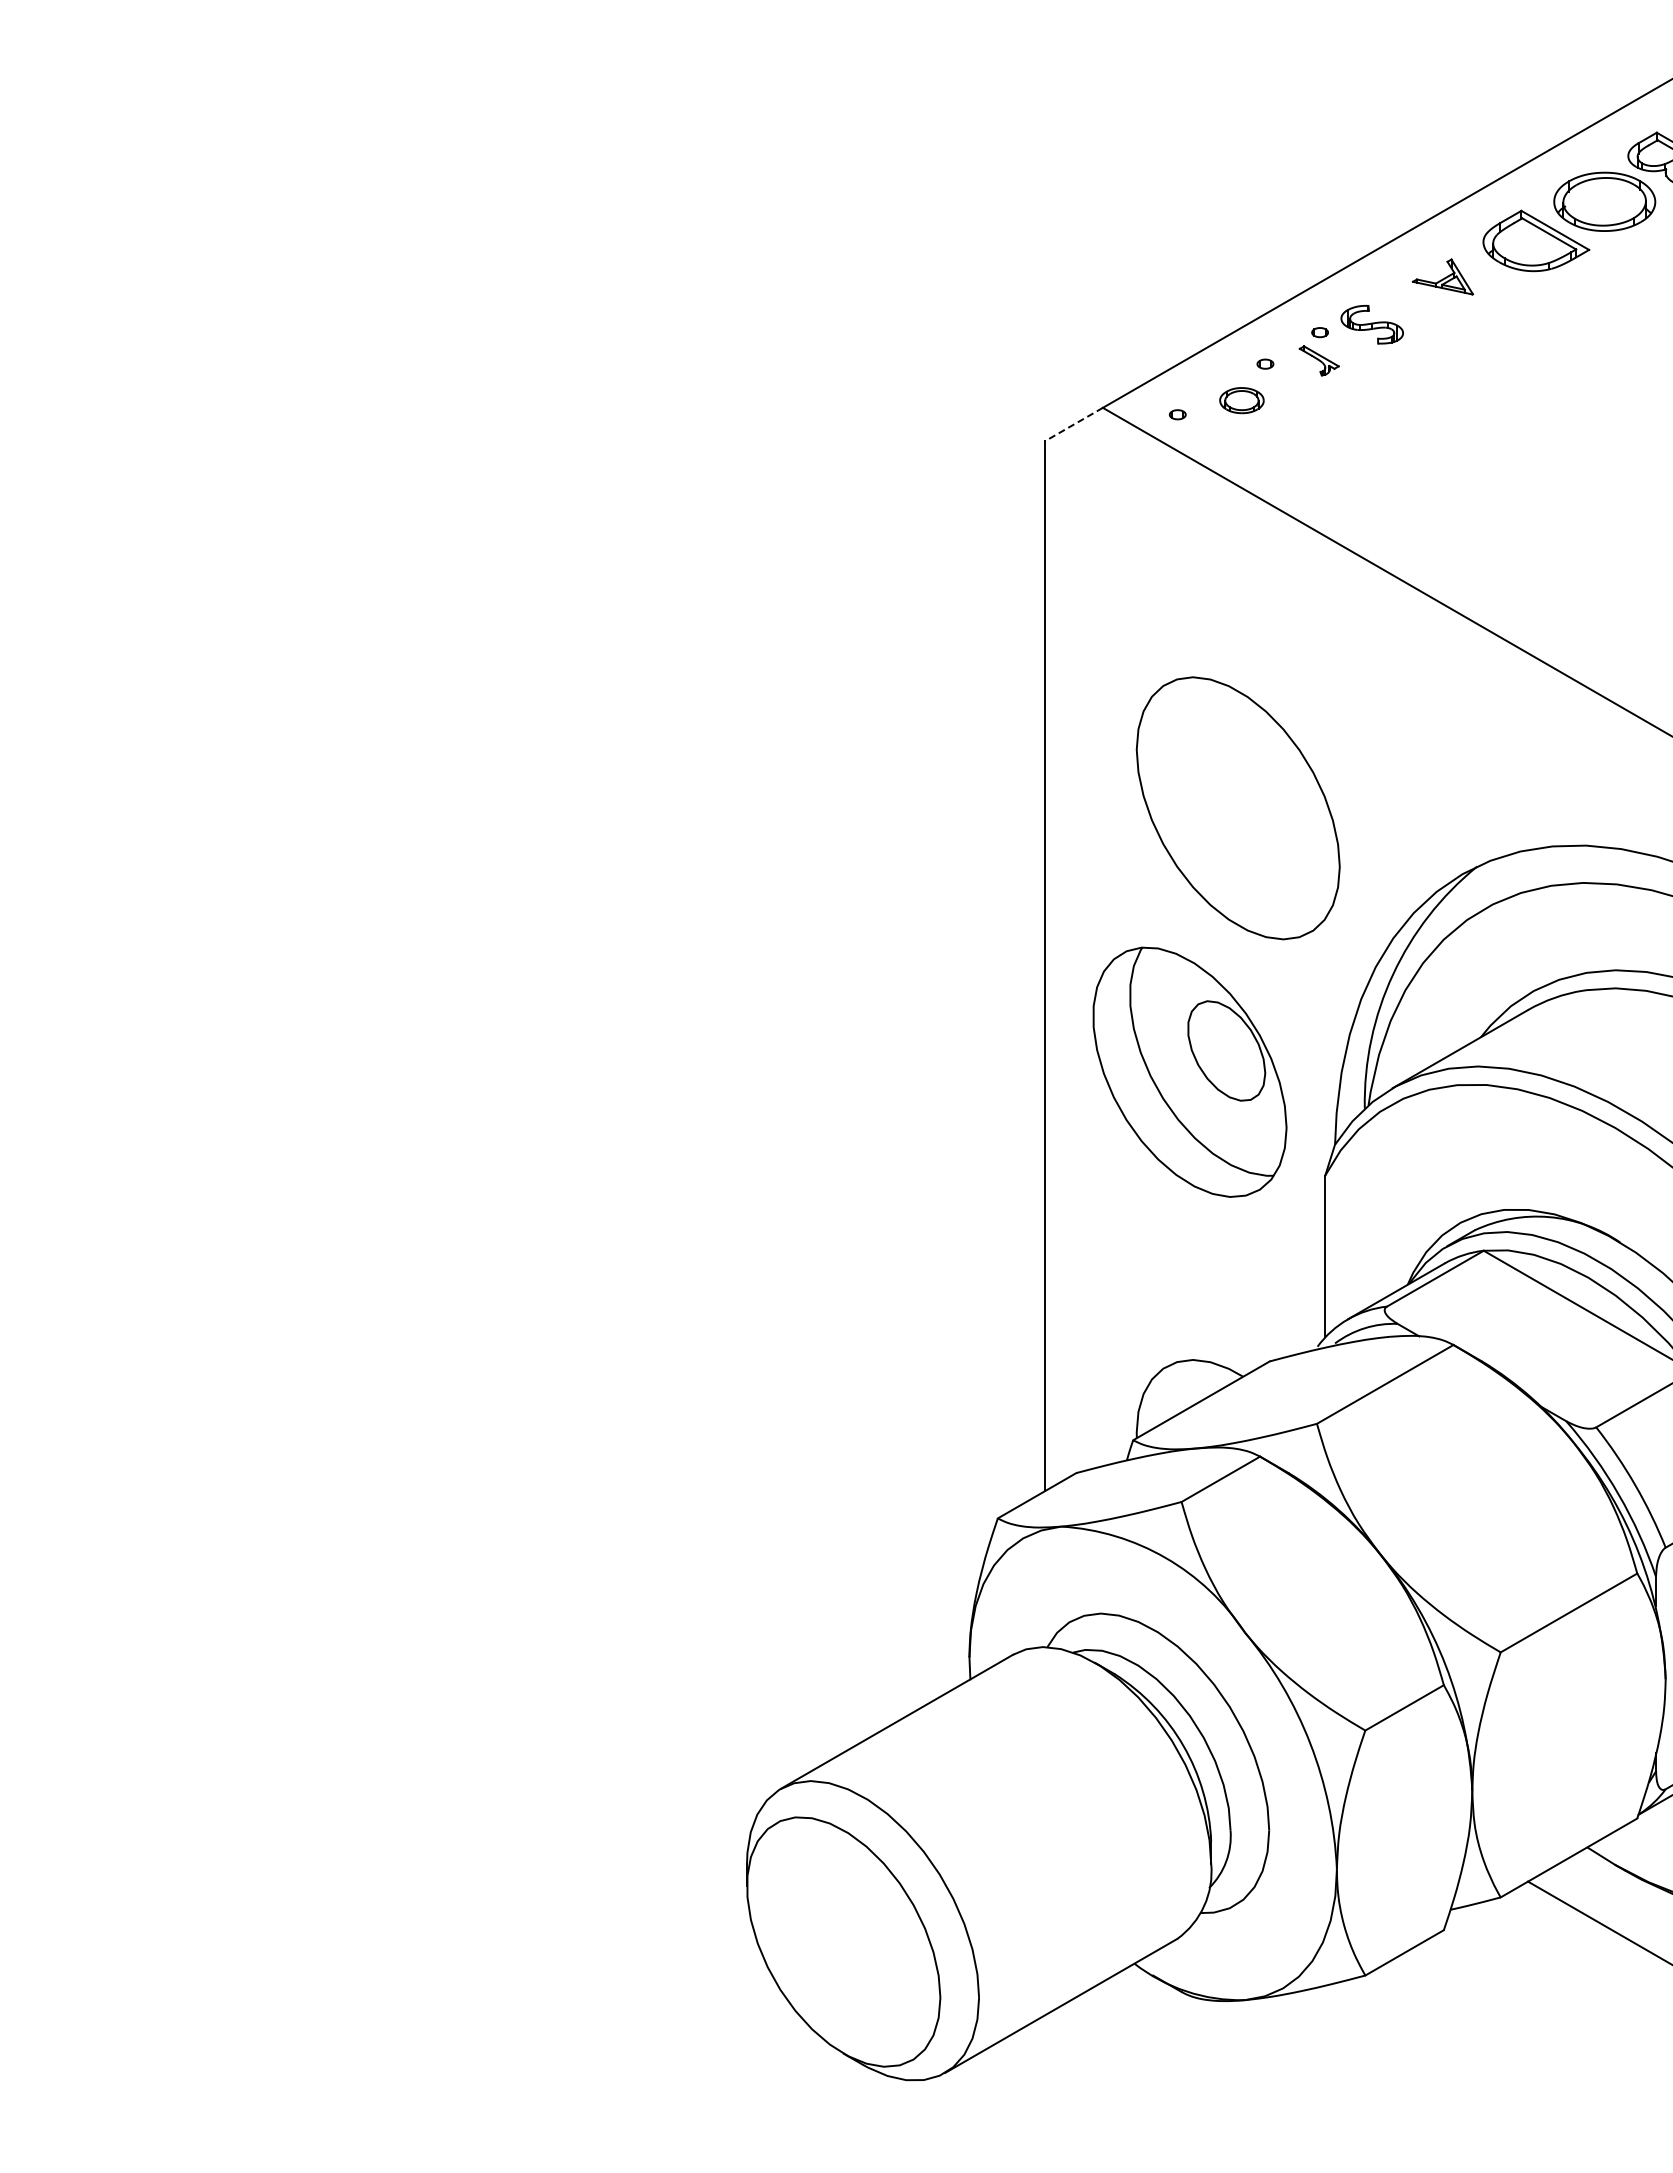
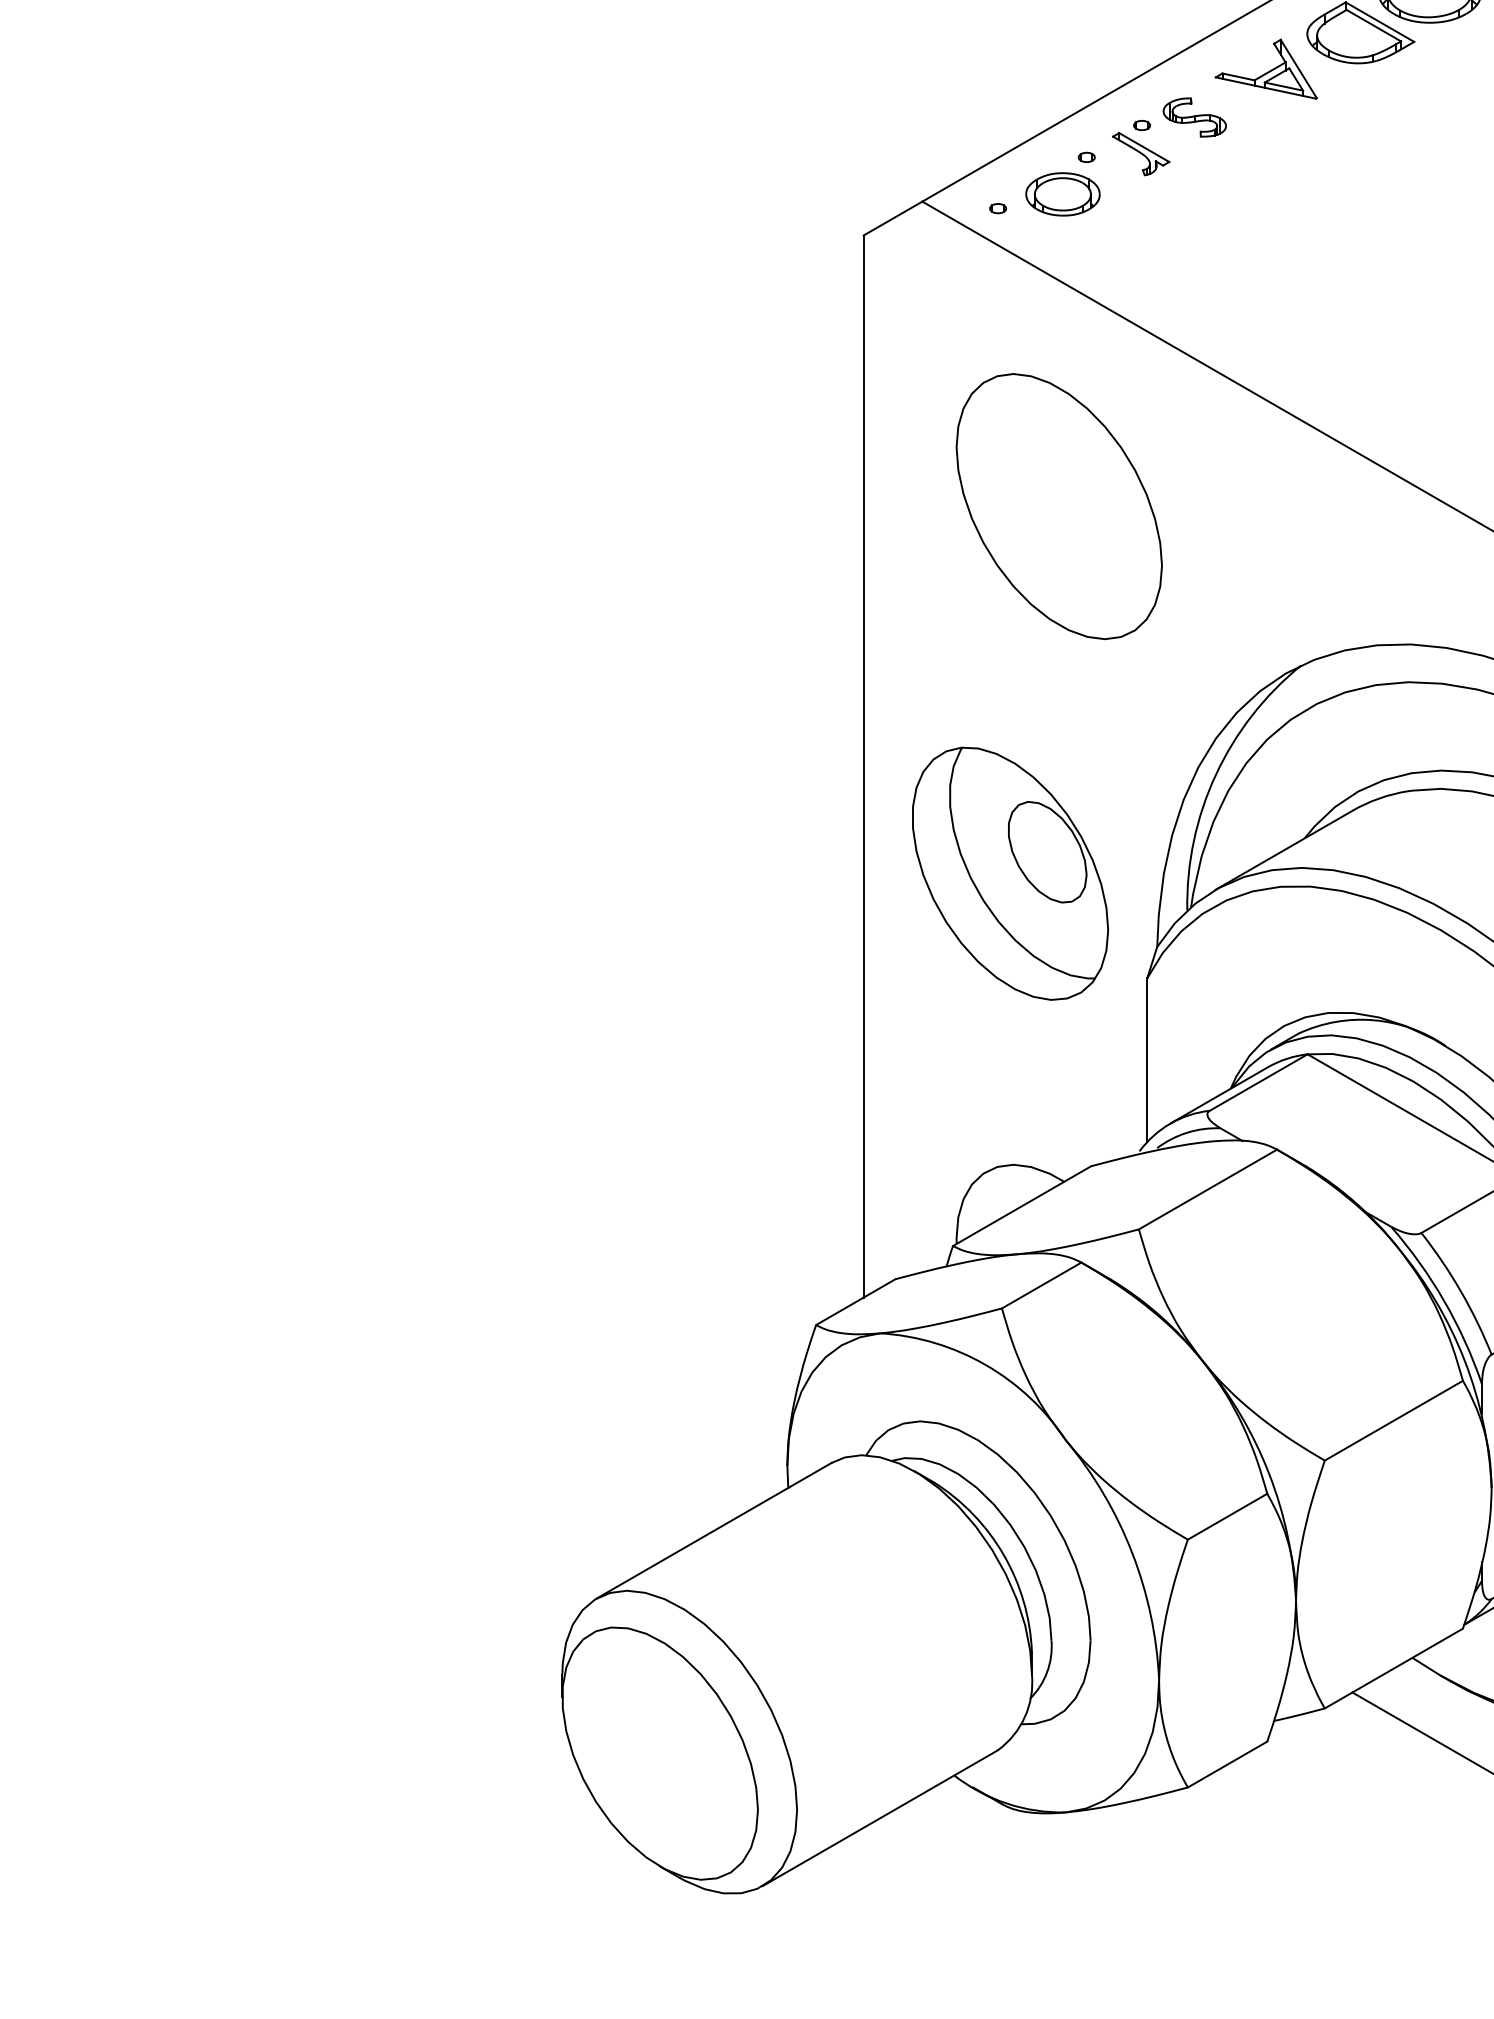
part: (1442, 276) -> (1265, 68), size x1.67
part: (1319, 360) -> (1141, 153), size x1.43
part: (1241, 400) -> (1062, 194), size x1.67
line: (1073, 424) -> (892, 218), dashed -> solid
part: (1237, 808) -> (1058, 506), moved

